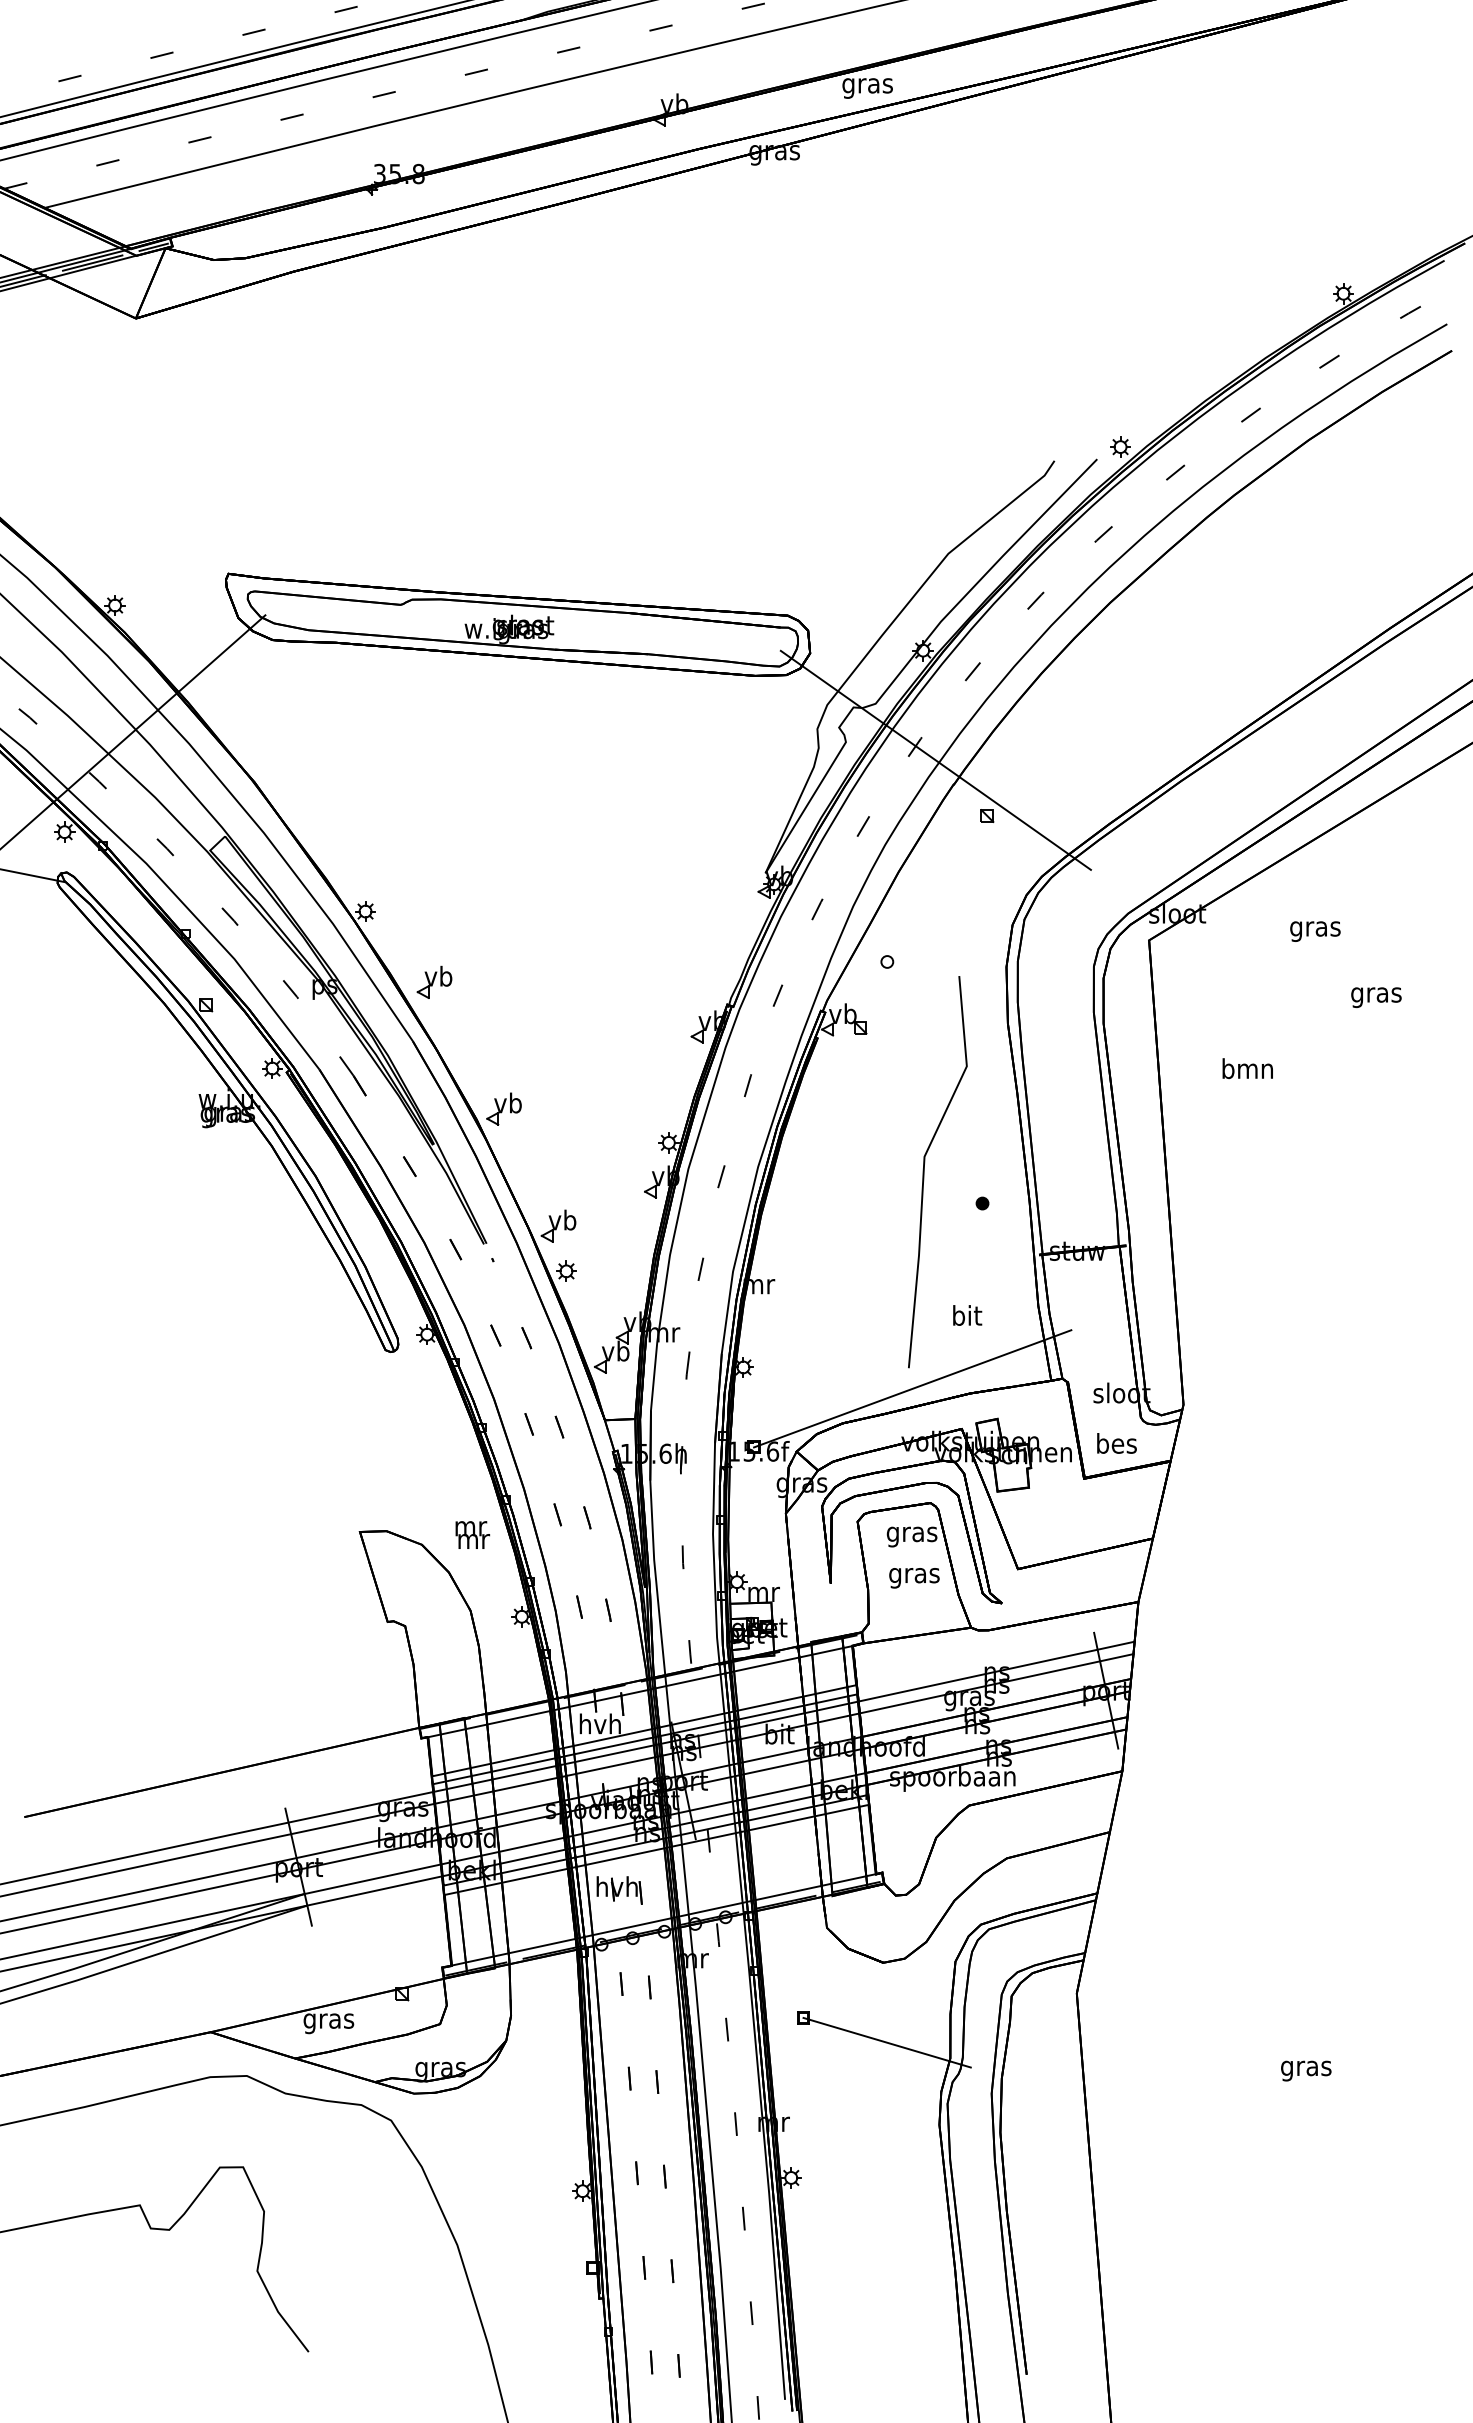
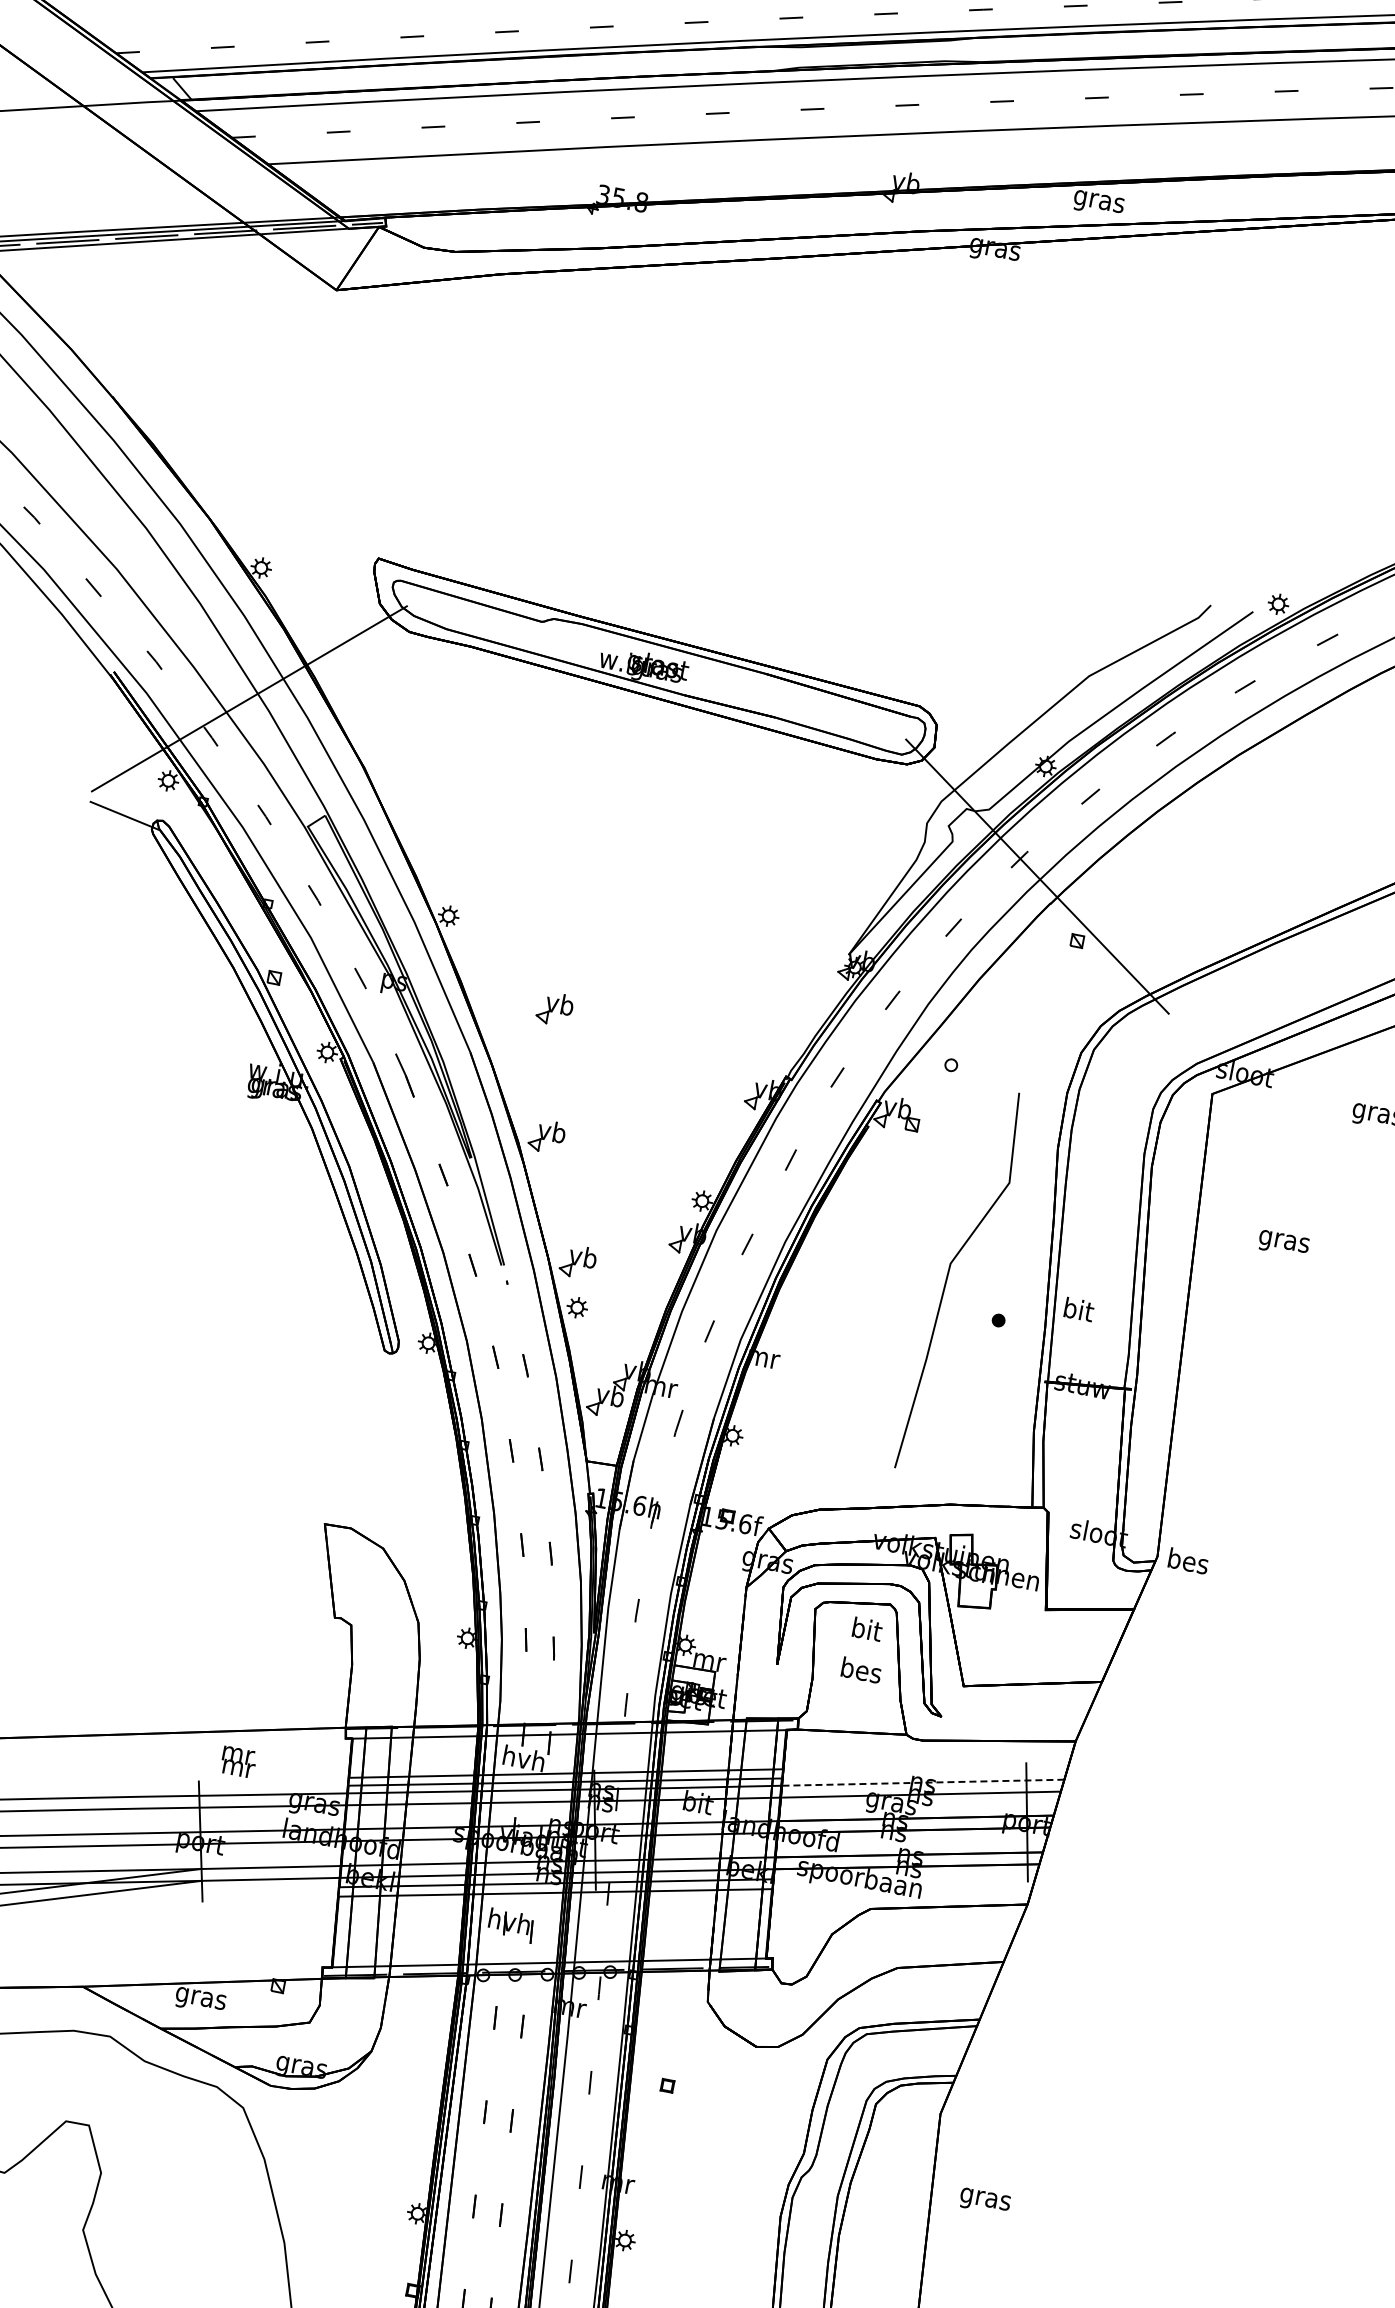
part: (434, 981) -> (555, 1008), moved
text: (1247, 1071) -> (1283, 1241), bmn -> gras
text: (967, 1315) -> (1079, 1309), moved
line: (912, 1388) -> (894, 1488), removed
text: (1116, 1443) -> (1188, 1561), moved
text: (472, 1534) -> (238, 1761), moved
text: (911, 1534) -> (865, 1631), gras -> bit
text: (914, 1575) -> (860, 1672), gras -> bes
line: (996, 1671) -> (923, 1782), solid -> dashed
line: (886, 2042) -> (744, 2125), removed
text: (1306, 2070) -> (985, 2201), moved

